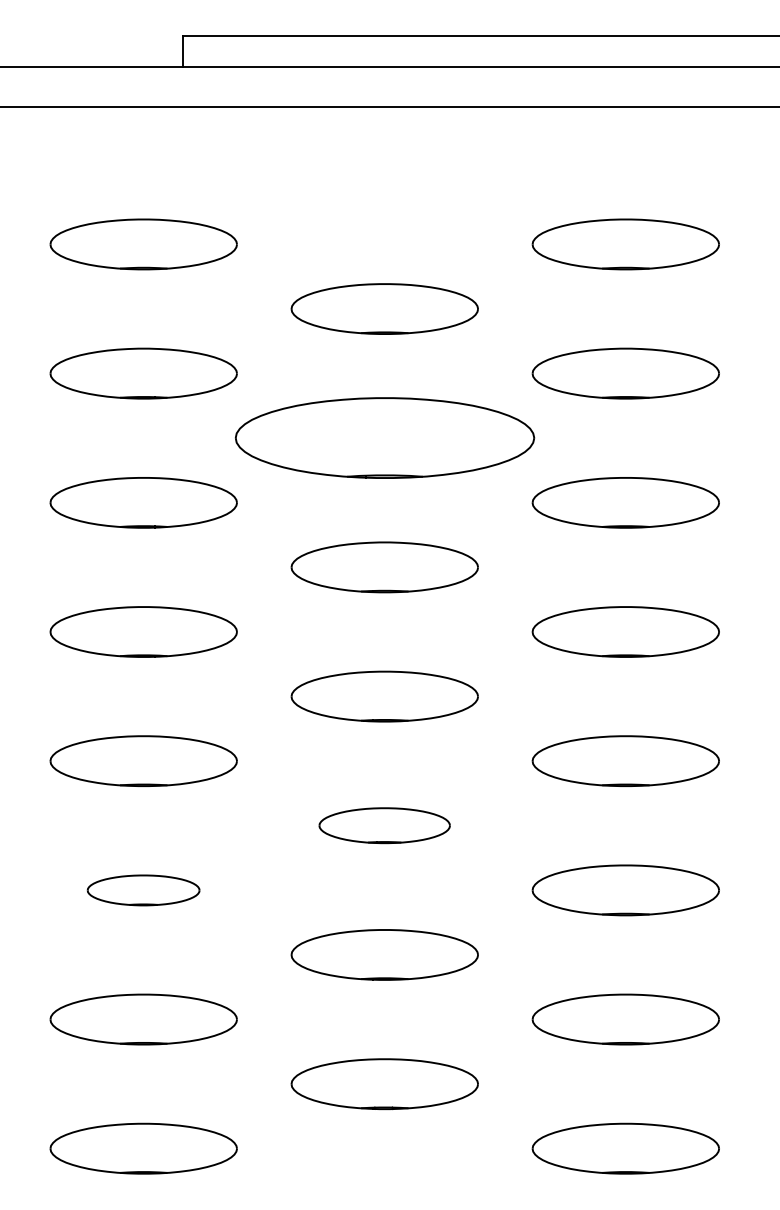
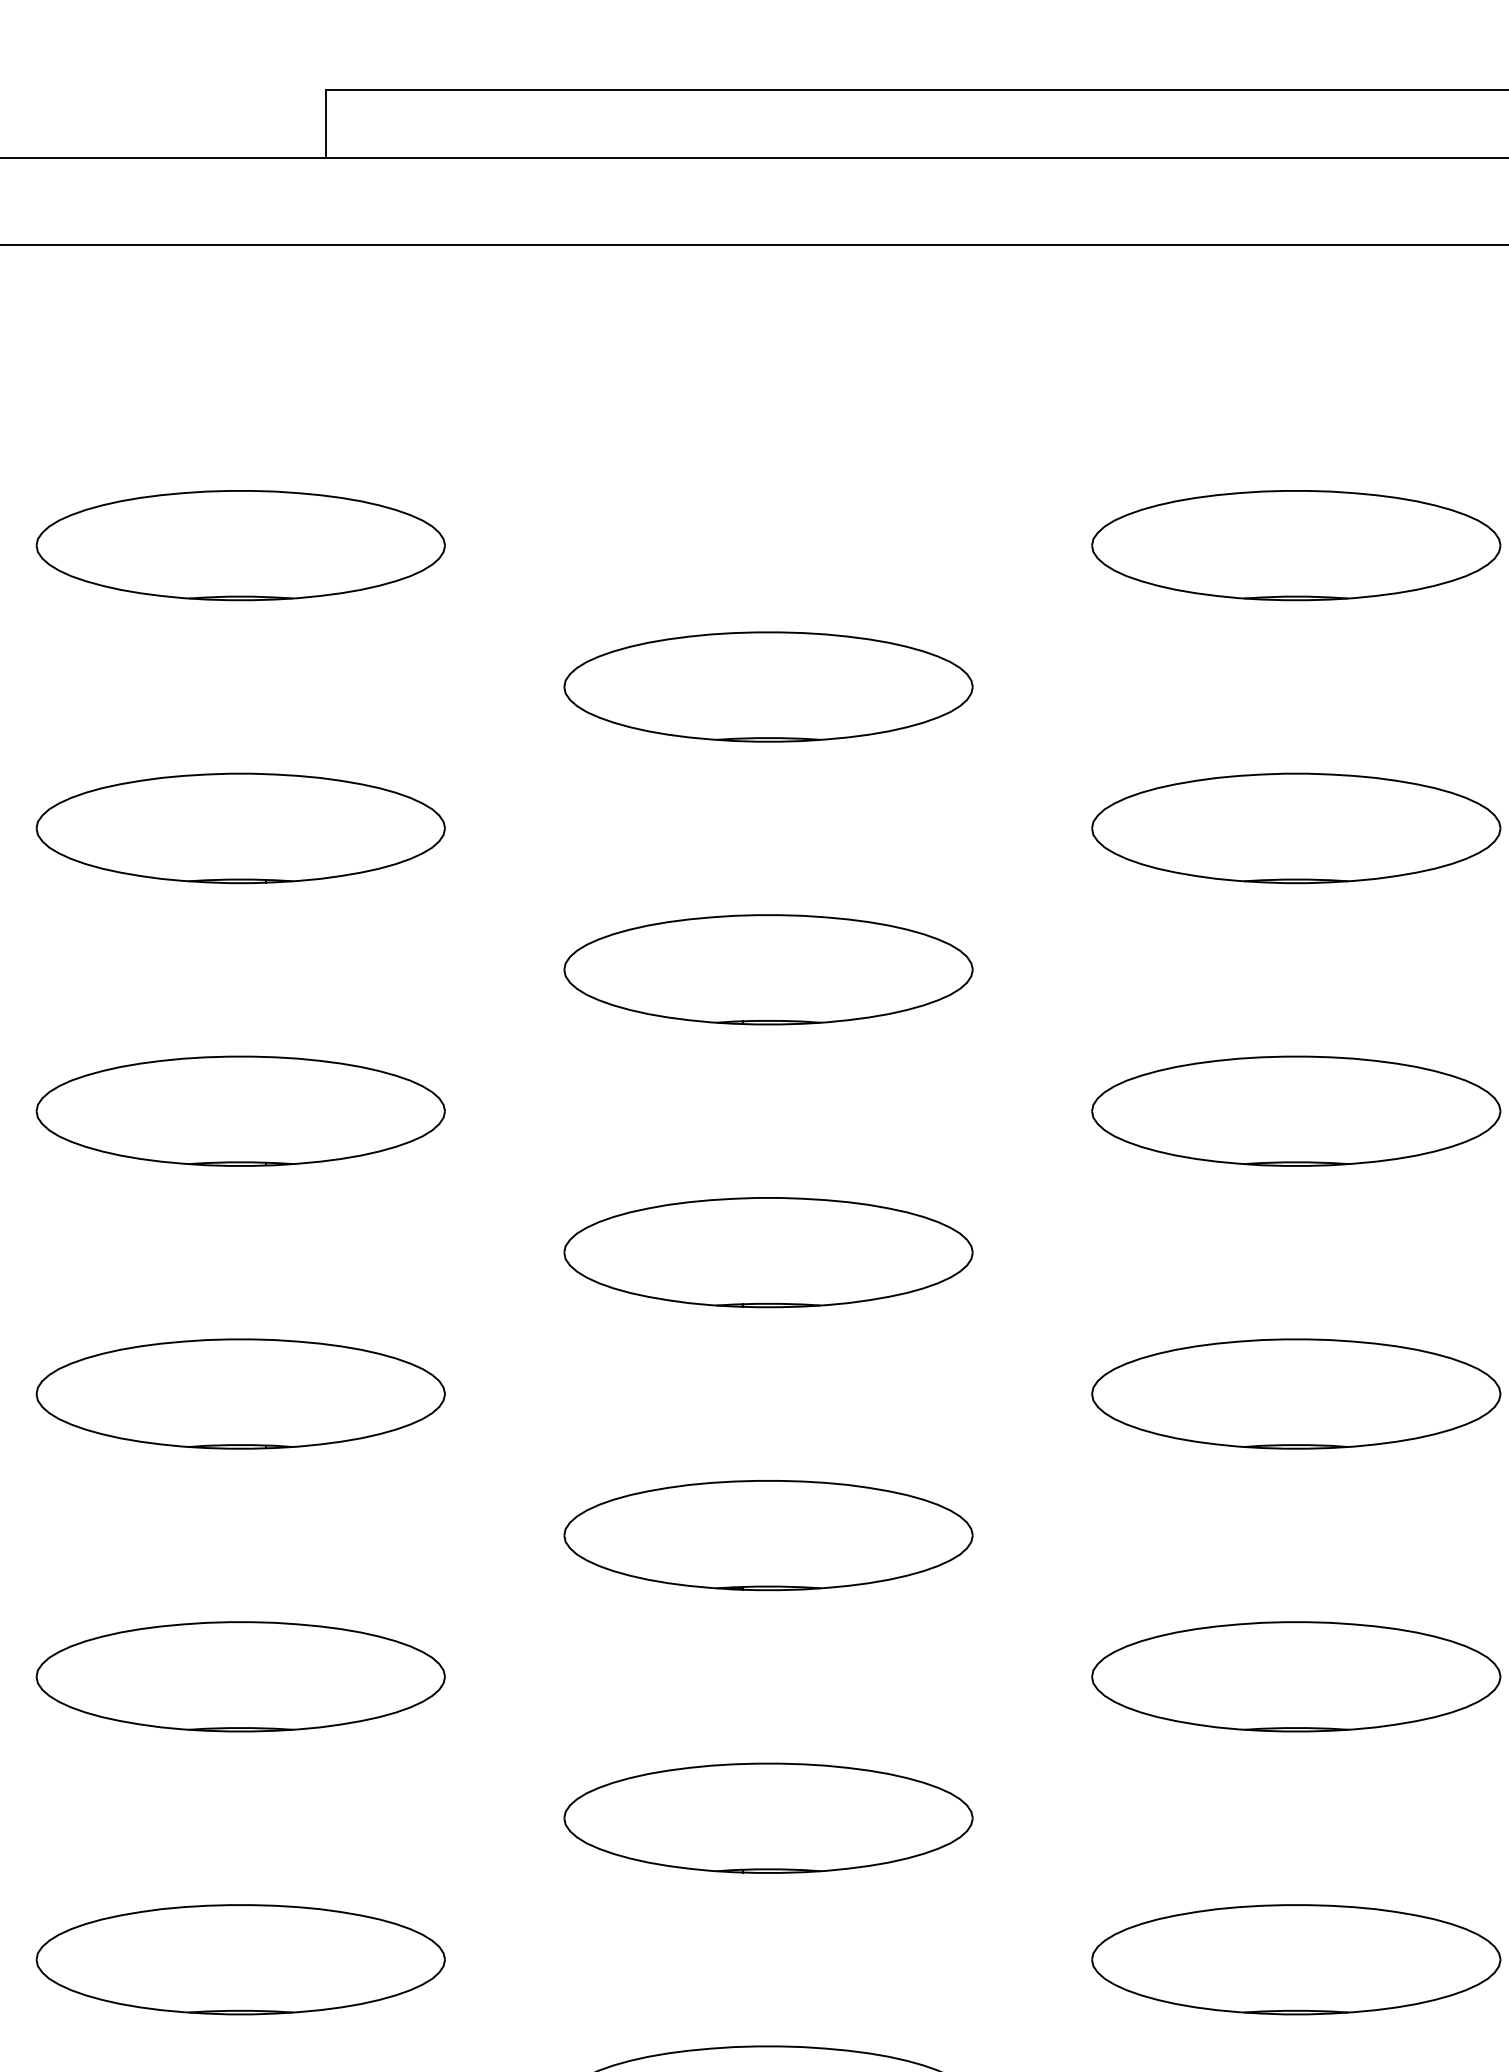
part: (384, 438) -> (767, 970), size x0.62
part: (384, 825) -> (767, 1817), size x1.43
part: (143, 890) -> (240, 1959), size x1.67

